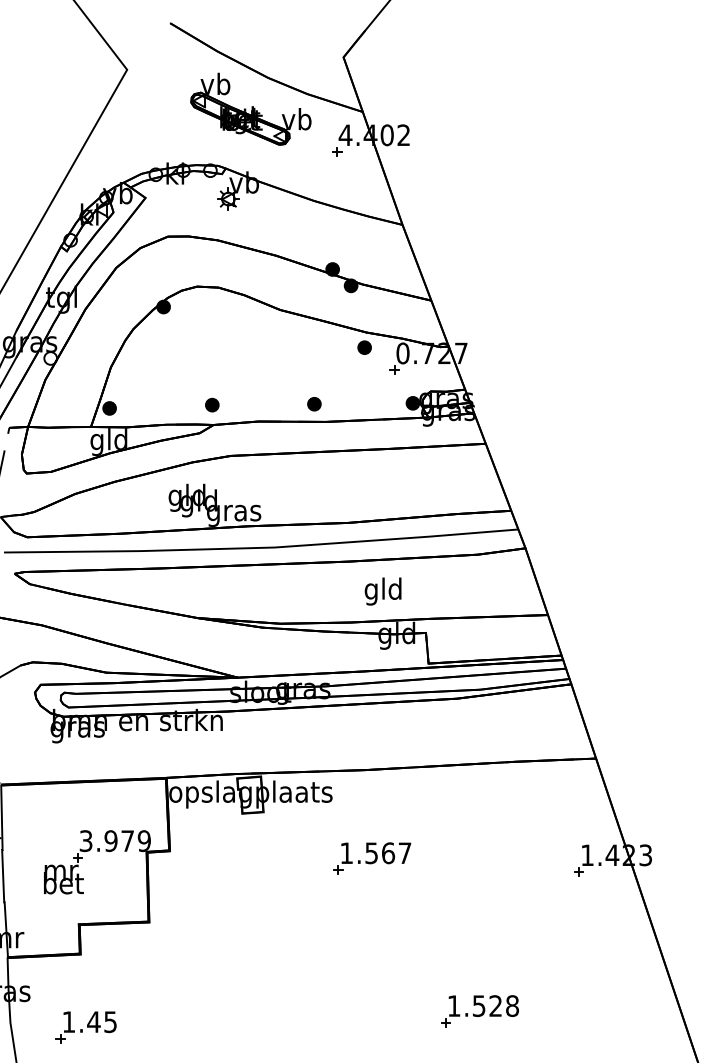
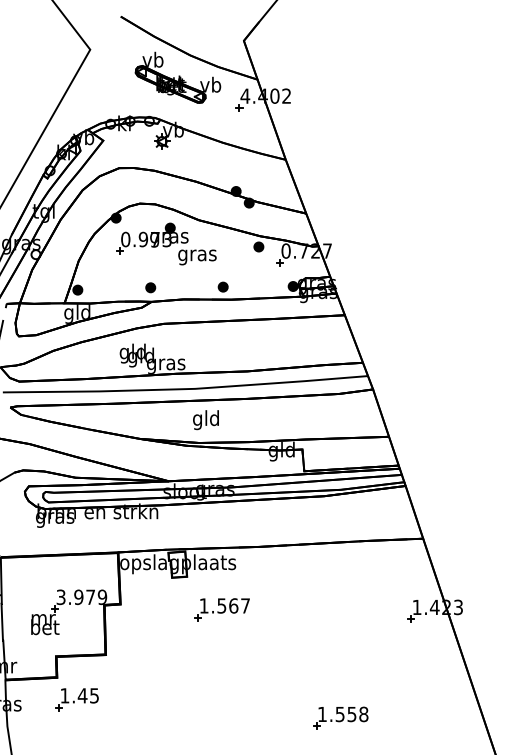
part: (234, 342) -> (166, 243), added
text: (382, 592) -> (205, 420), moved
part: (371, 858) -> (221, 609), moved
text: (495, 1006) -> (351, 714), 1.528 -> 1.558
part: (85, 1027) -> (76, 699), moved

